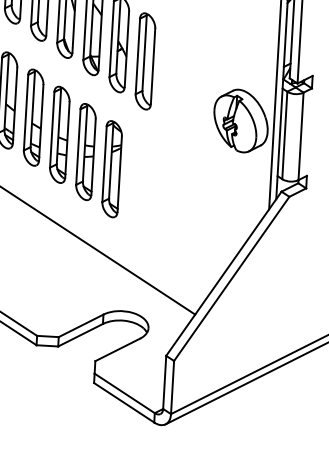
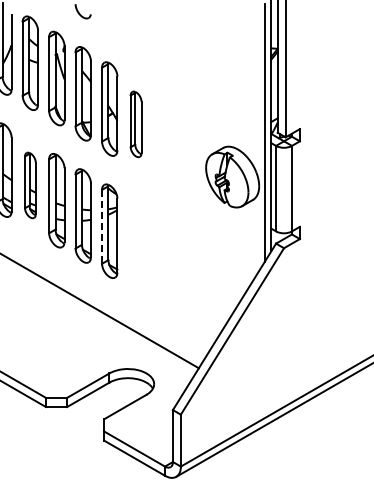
part: (144, 61) -> (135, 124), size x0.7
part: (33, 117) -> (30, 185), size x0.7
line: (105, 163) -> (102, 226), solid -> dashed

